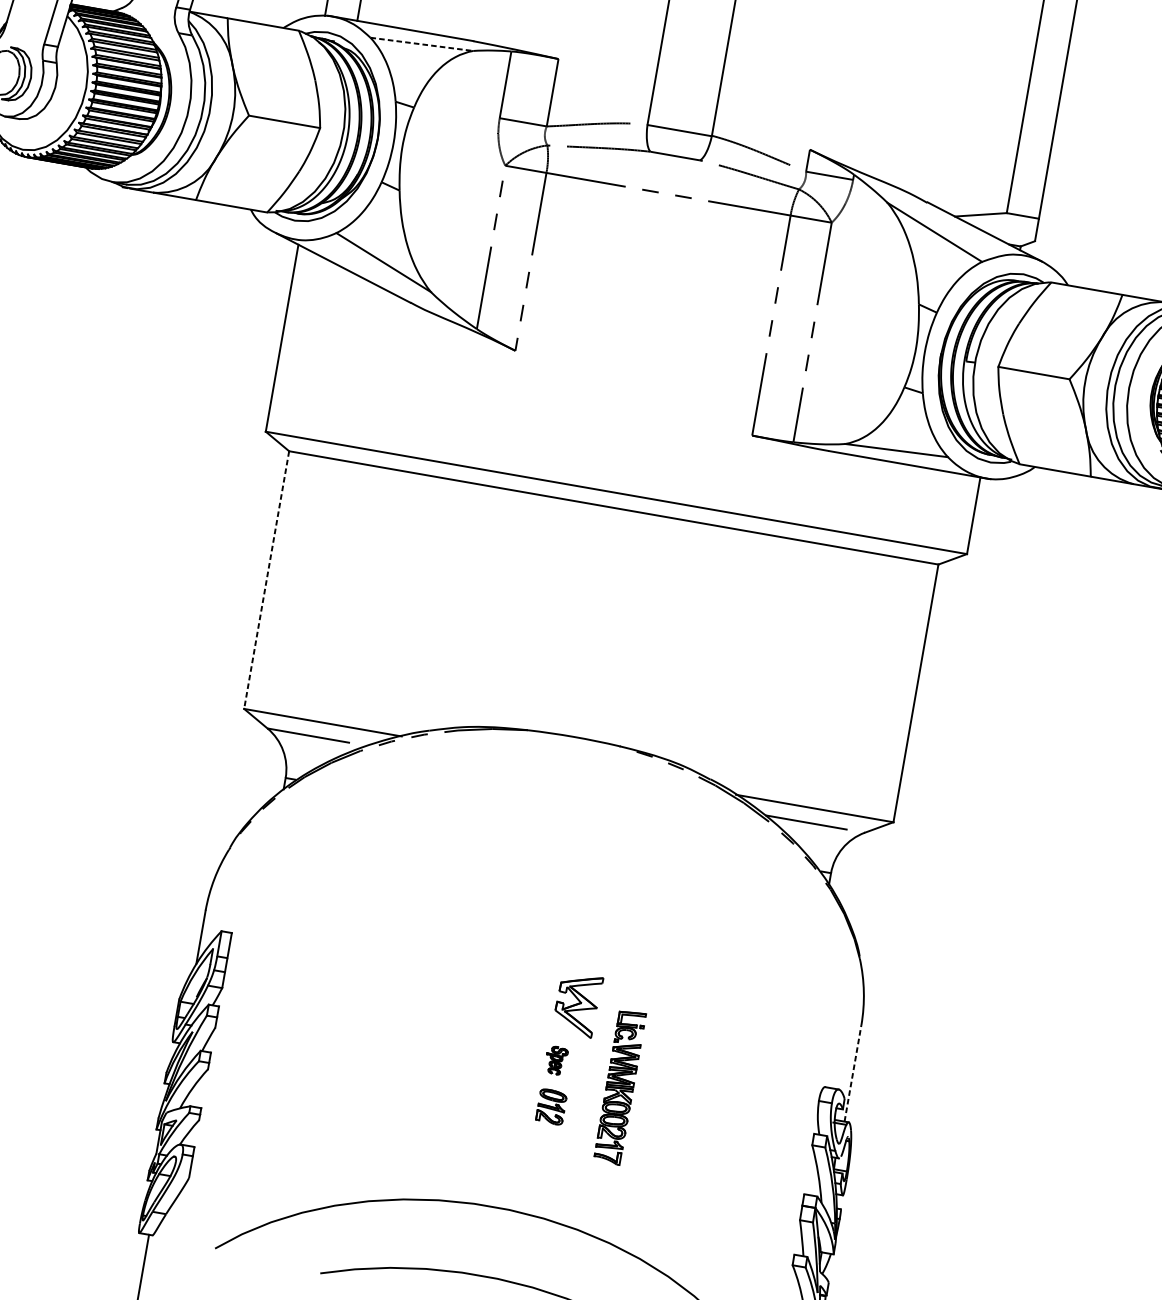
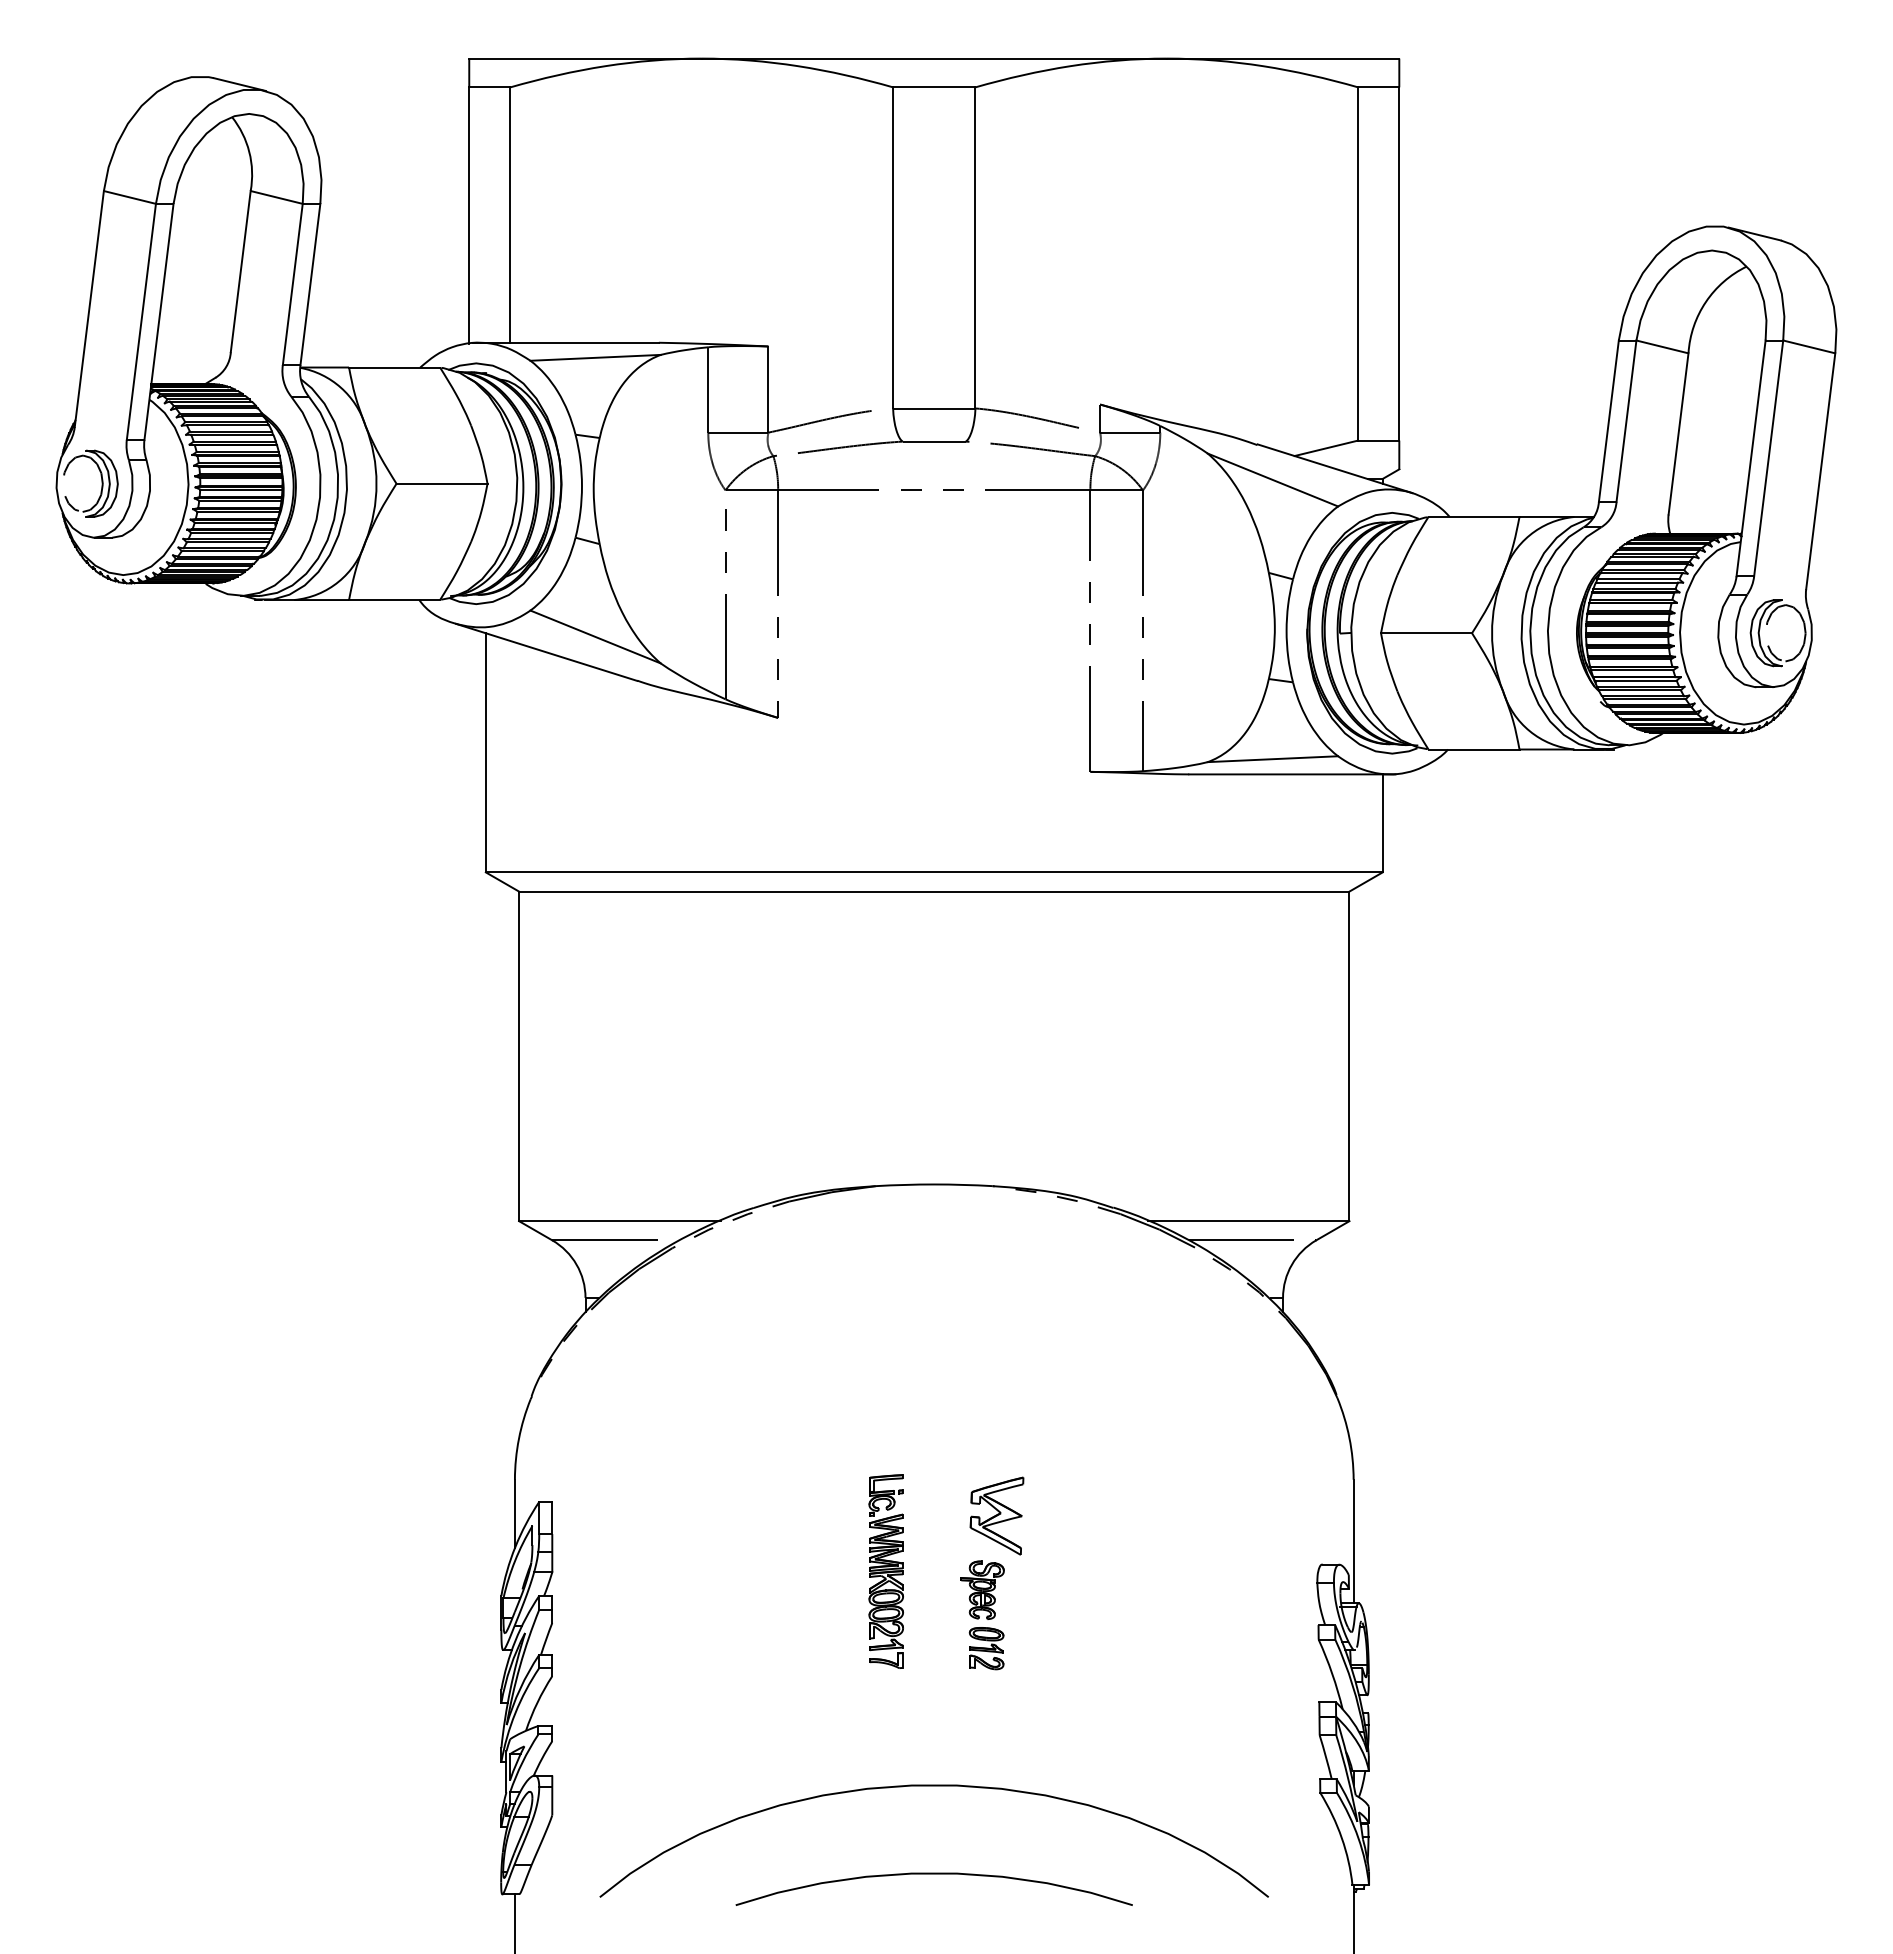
line: (422, 44) -> (596, 357), dashed -> solid
line: (267, 580) -> (519, 1056), dashed -> solid
part: (556, 1060) -> (982, 1589), size x1.67
line: (852, 1073) -> (1353, 1541), dashed -> solid
part: (619, 1087) -> (885, 1571), moved

